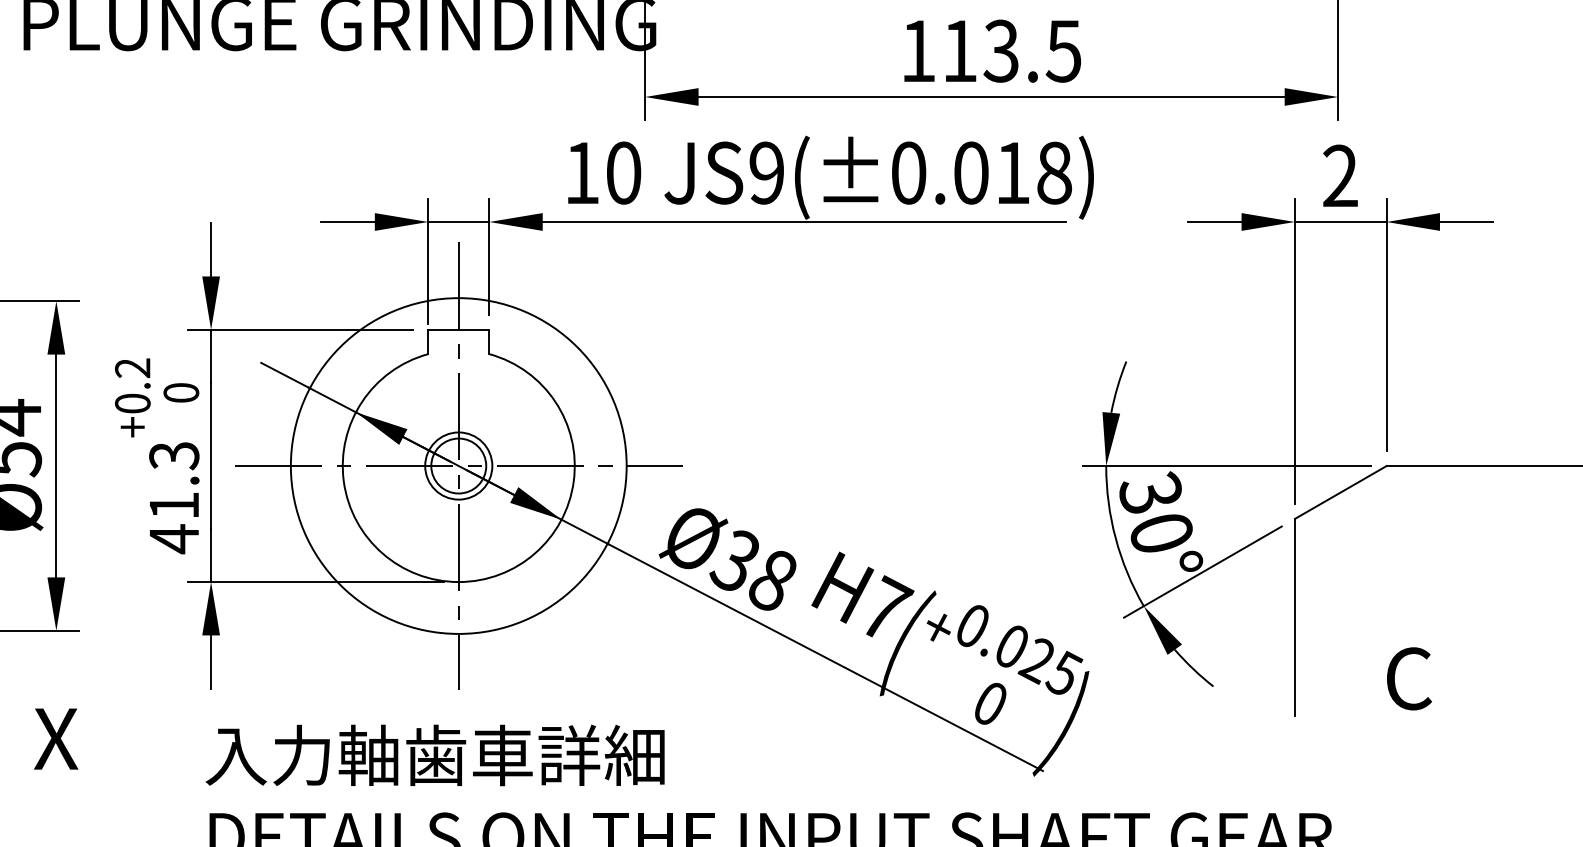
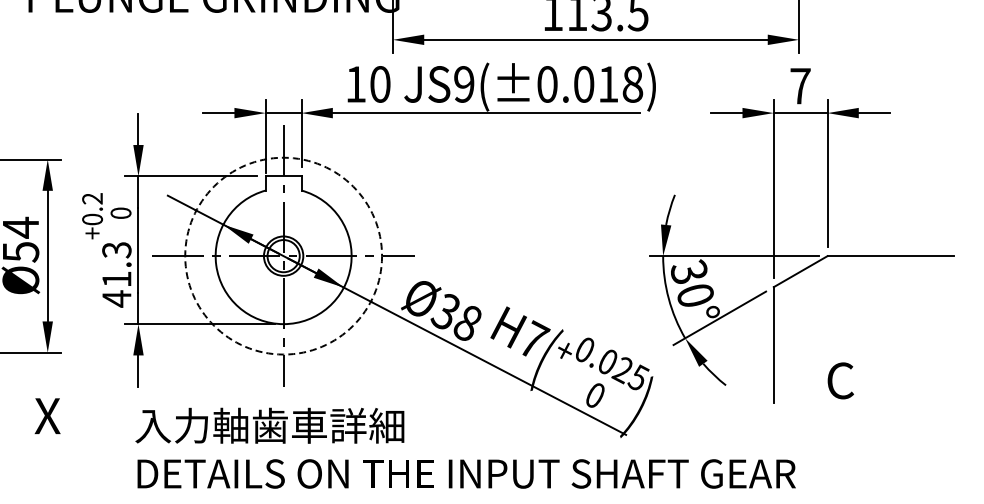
text: (1340, 174) -> (800, 85), 2 -> 7
circle: (458, 464) -> (283, 255), solid -> dashed

